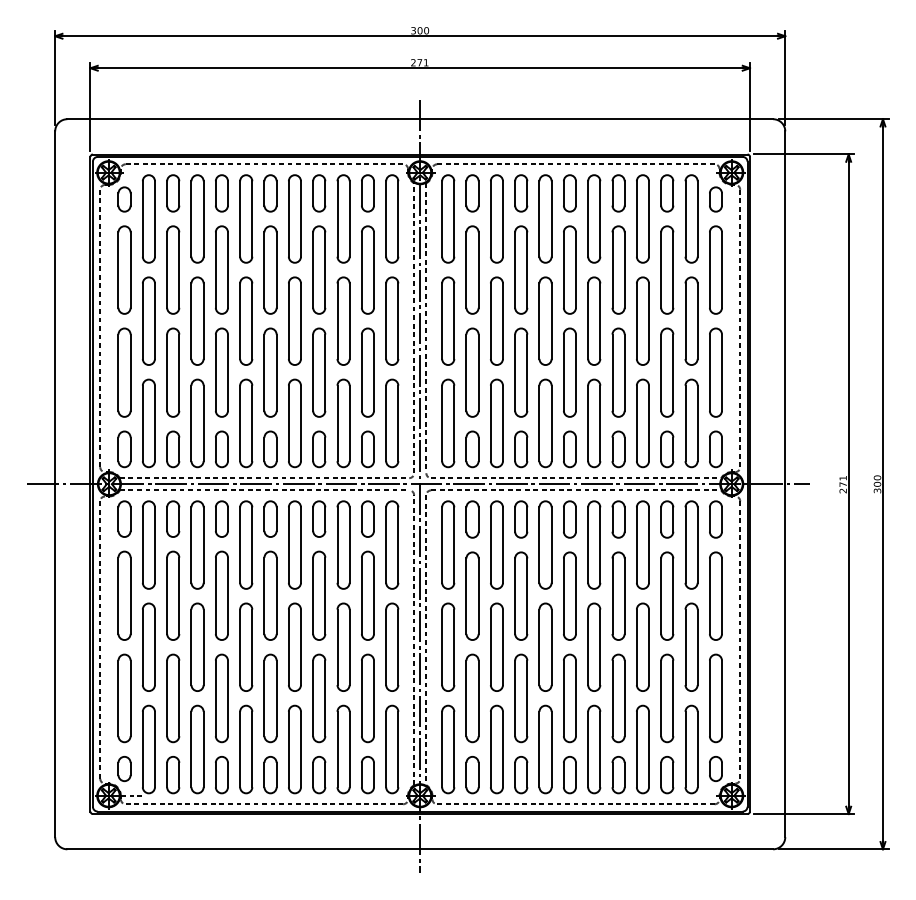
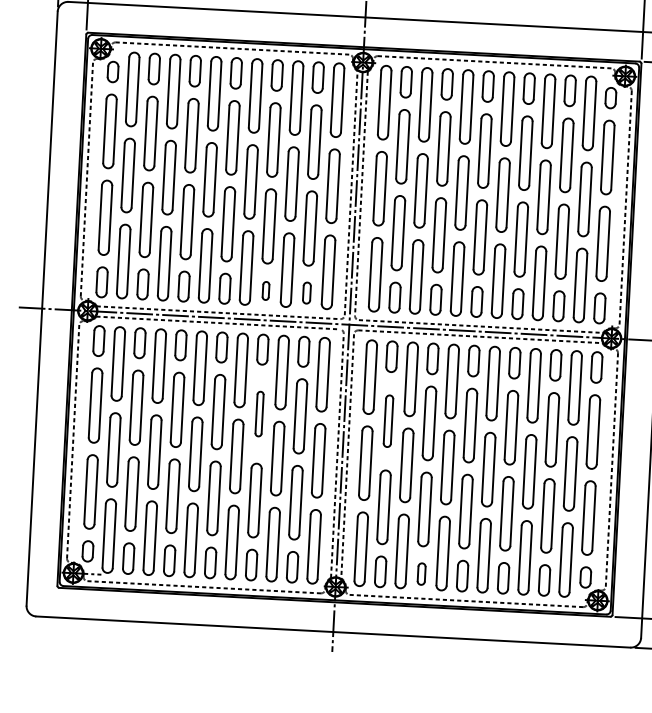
part: (319, 449) -> (266, 291), size x0.6
part: (367, 449) -> (306, 293), size x0.7
part: (319, 595) -> (259, 413), size x0.6
part: (472, 595) -> (388, 420), size x0.7
part: (521, 775) -> (421, 574), size x0.7

